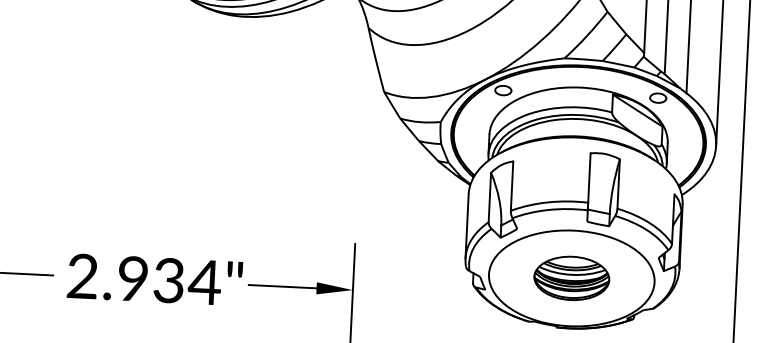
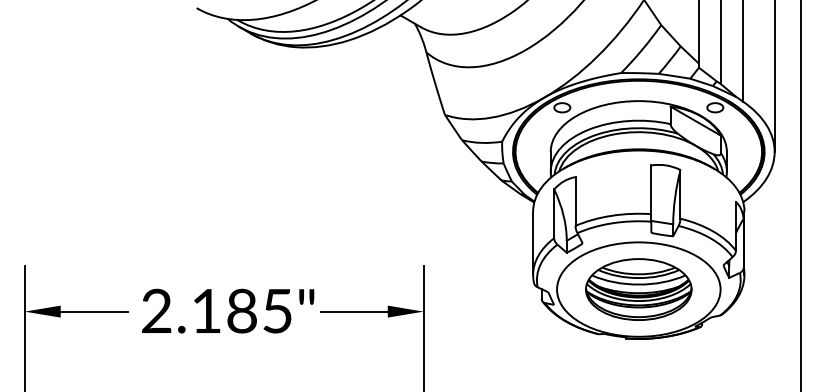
part: (571, 278) -> (638, 289), size x1.43
text: (169, 279) -> (242, 310), 2.934" -> 2.185"

